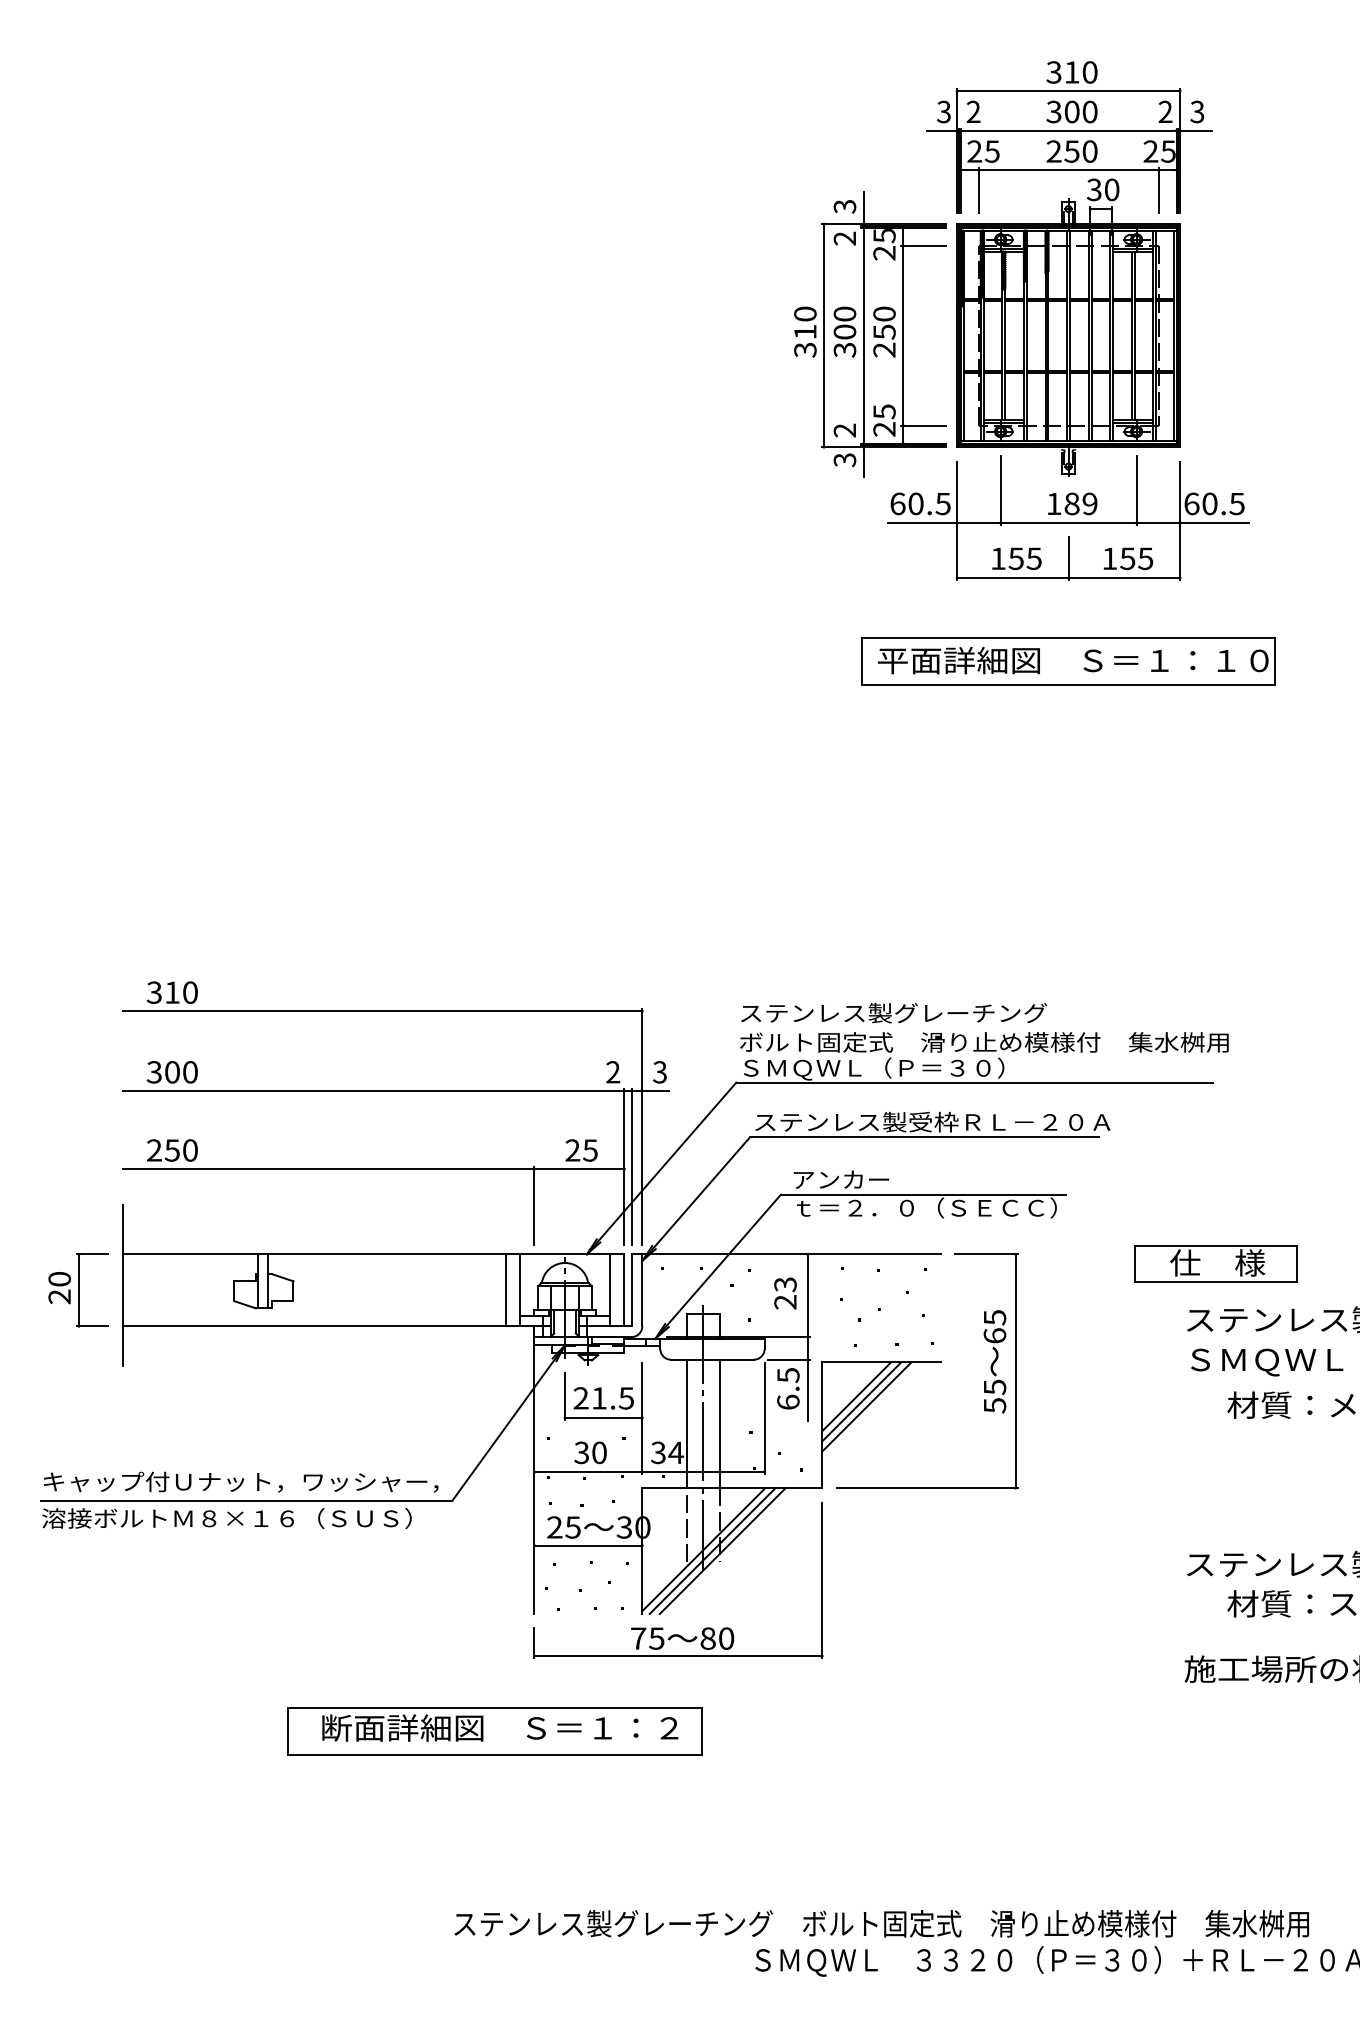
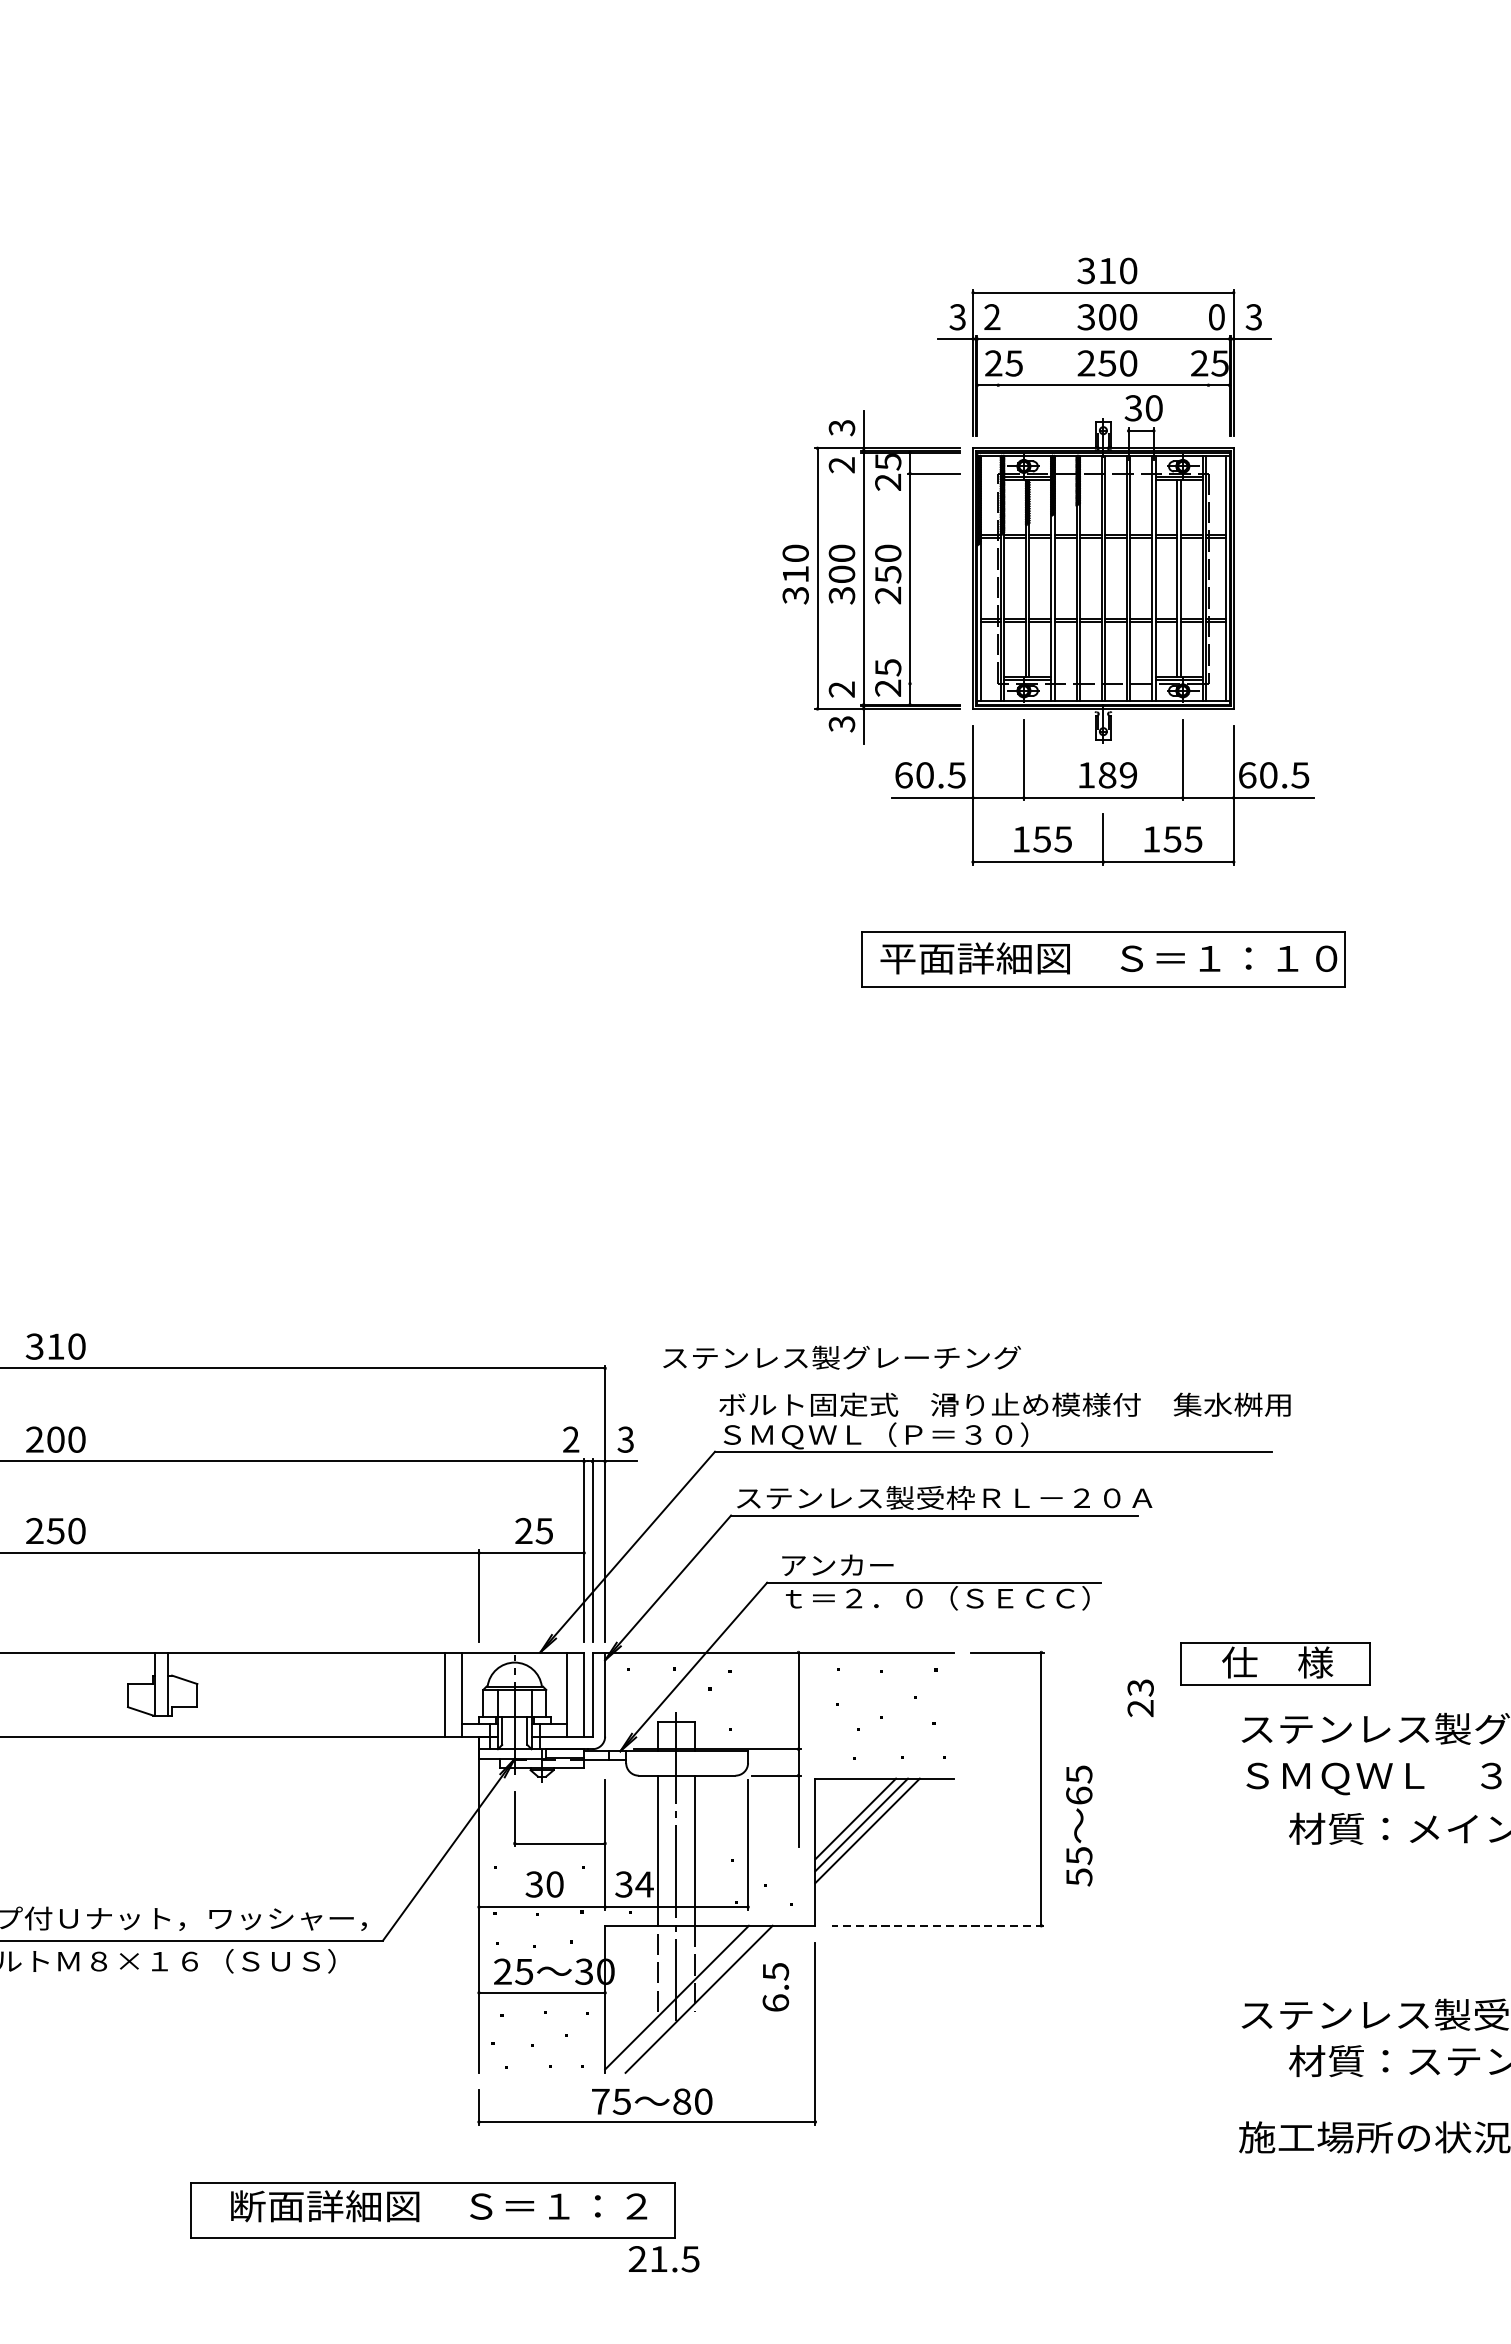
text: (1165, 111) -> (1216, 316), 2 -> 0
line: (978, 190) -> (998, 408), removed
line: (1158, 190) -> (1208, 408), removed
line: (923, 425) -> (933, 683), removed
text: (894, 1013) -> (842, 1358), moved
text: (153, 1072) -> (33, 1439), 300 -> 200
text: (785, 1293) -> (1140, 1698), moved
text: (994, 1361) -> (1078, 1825), moved
text: (788, 1388) -> (775, 1986), moved
text: (603, 1398) -> (663, 2259), moved
line: (927, 1488) -> (938, 1926), solid -> dashed
line: (712, 1551) -> (687, 1999), removed

